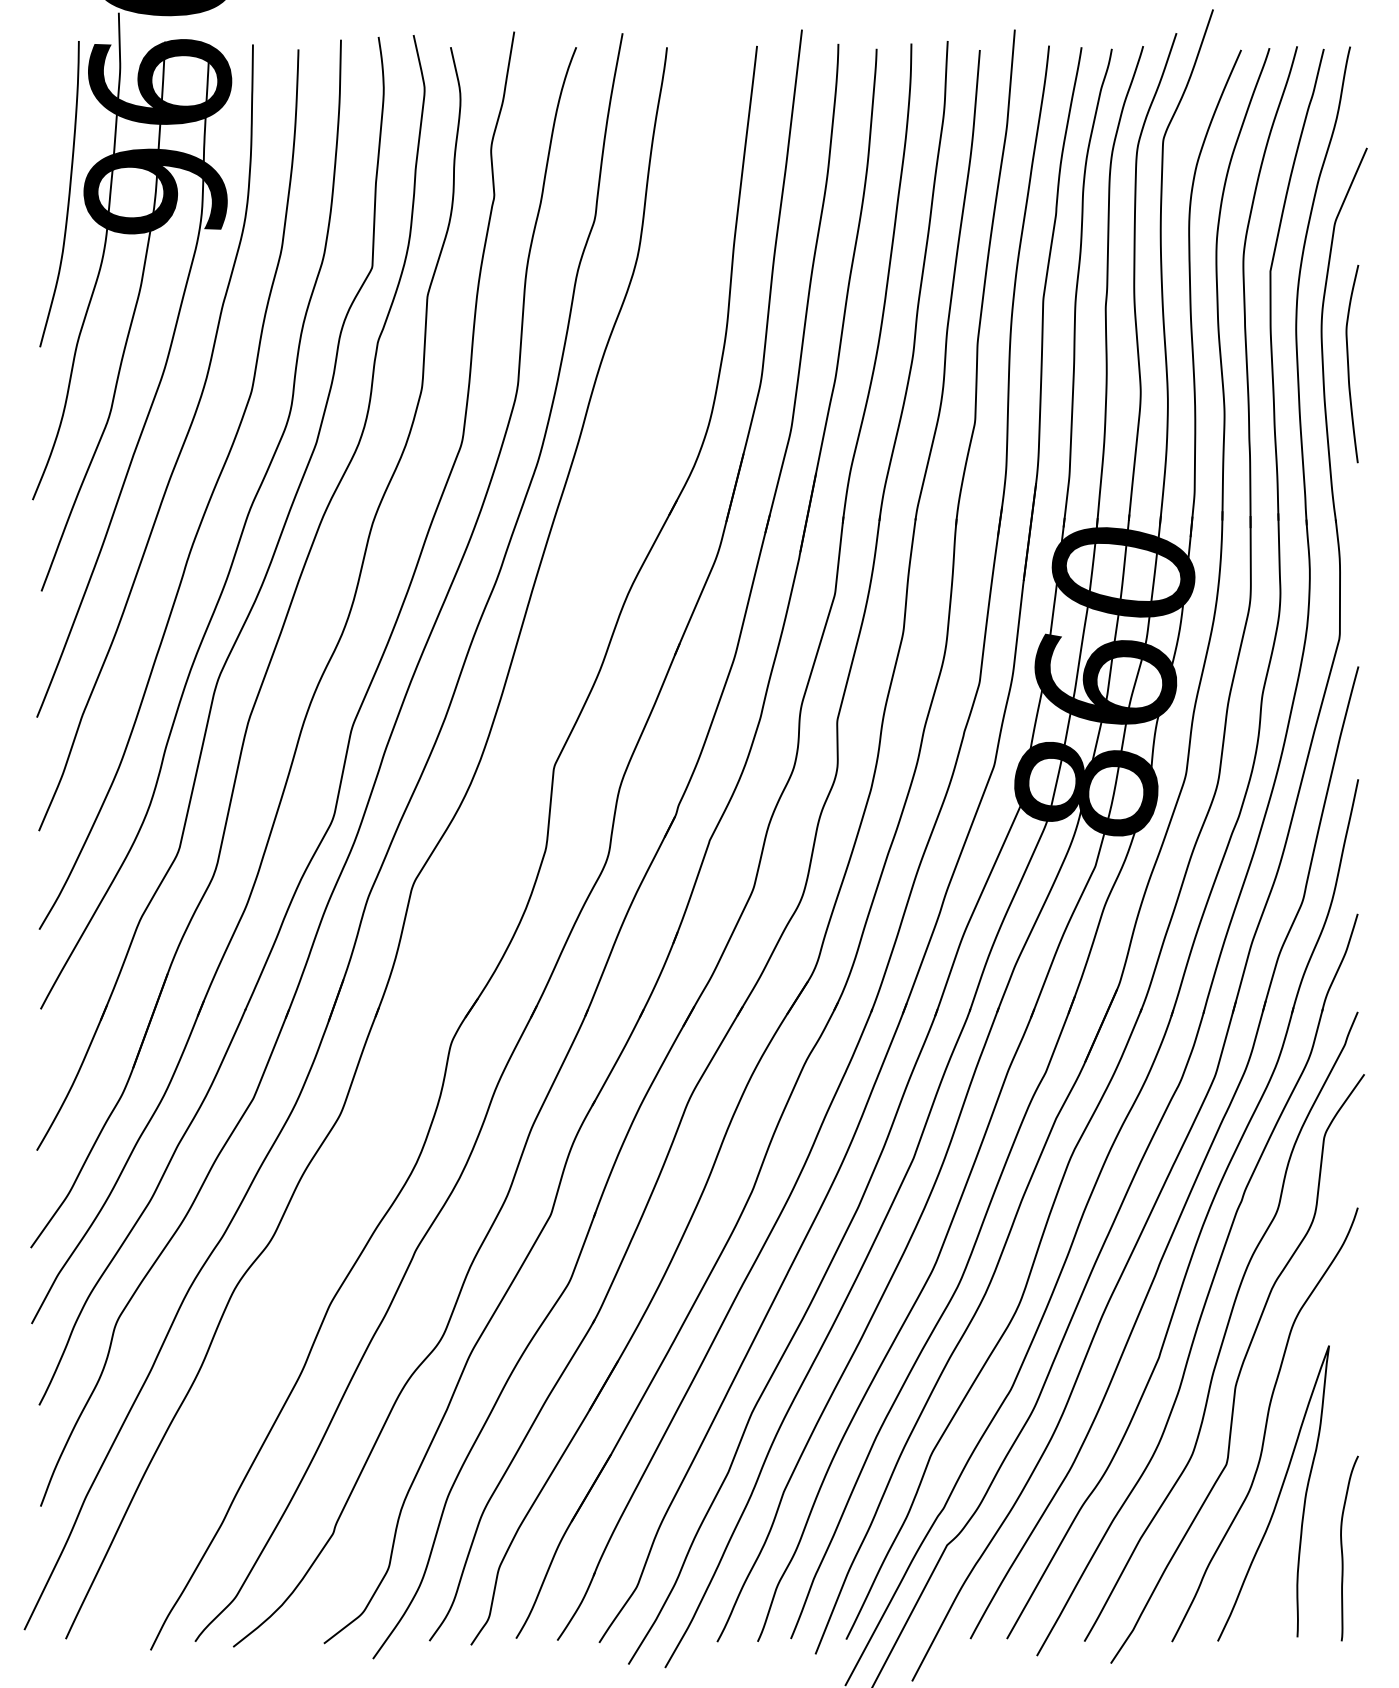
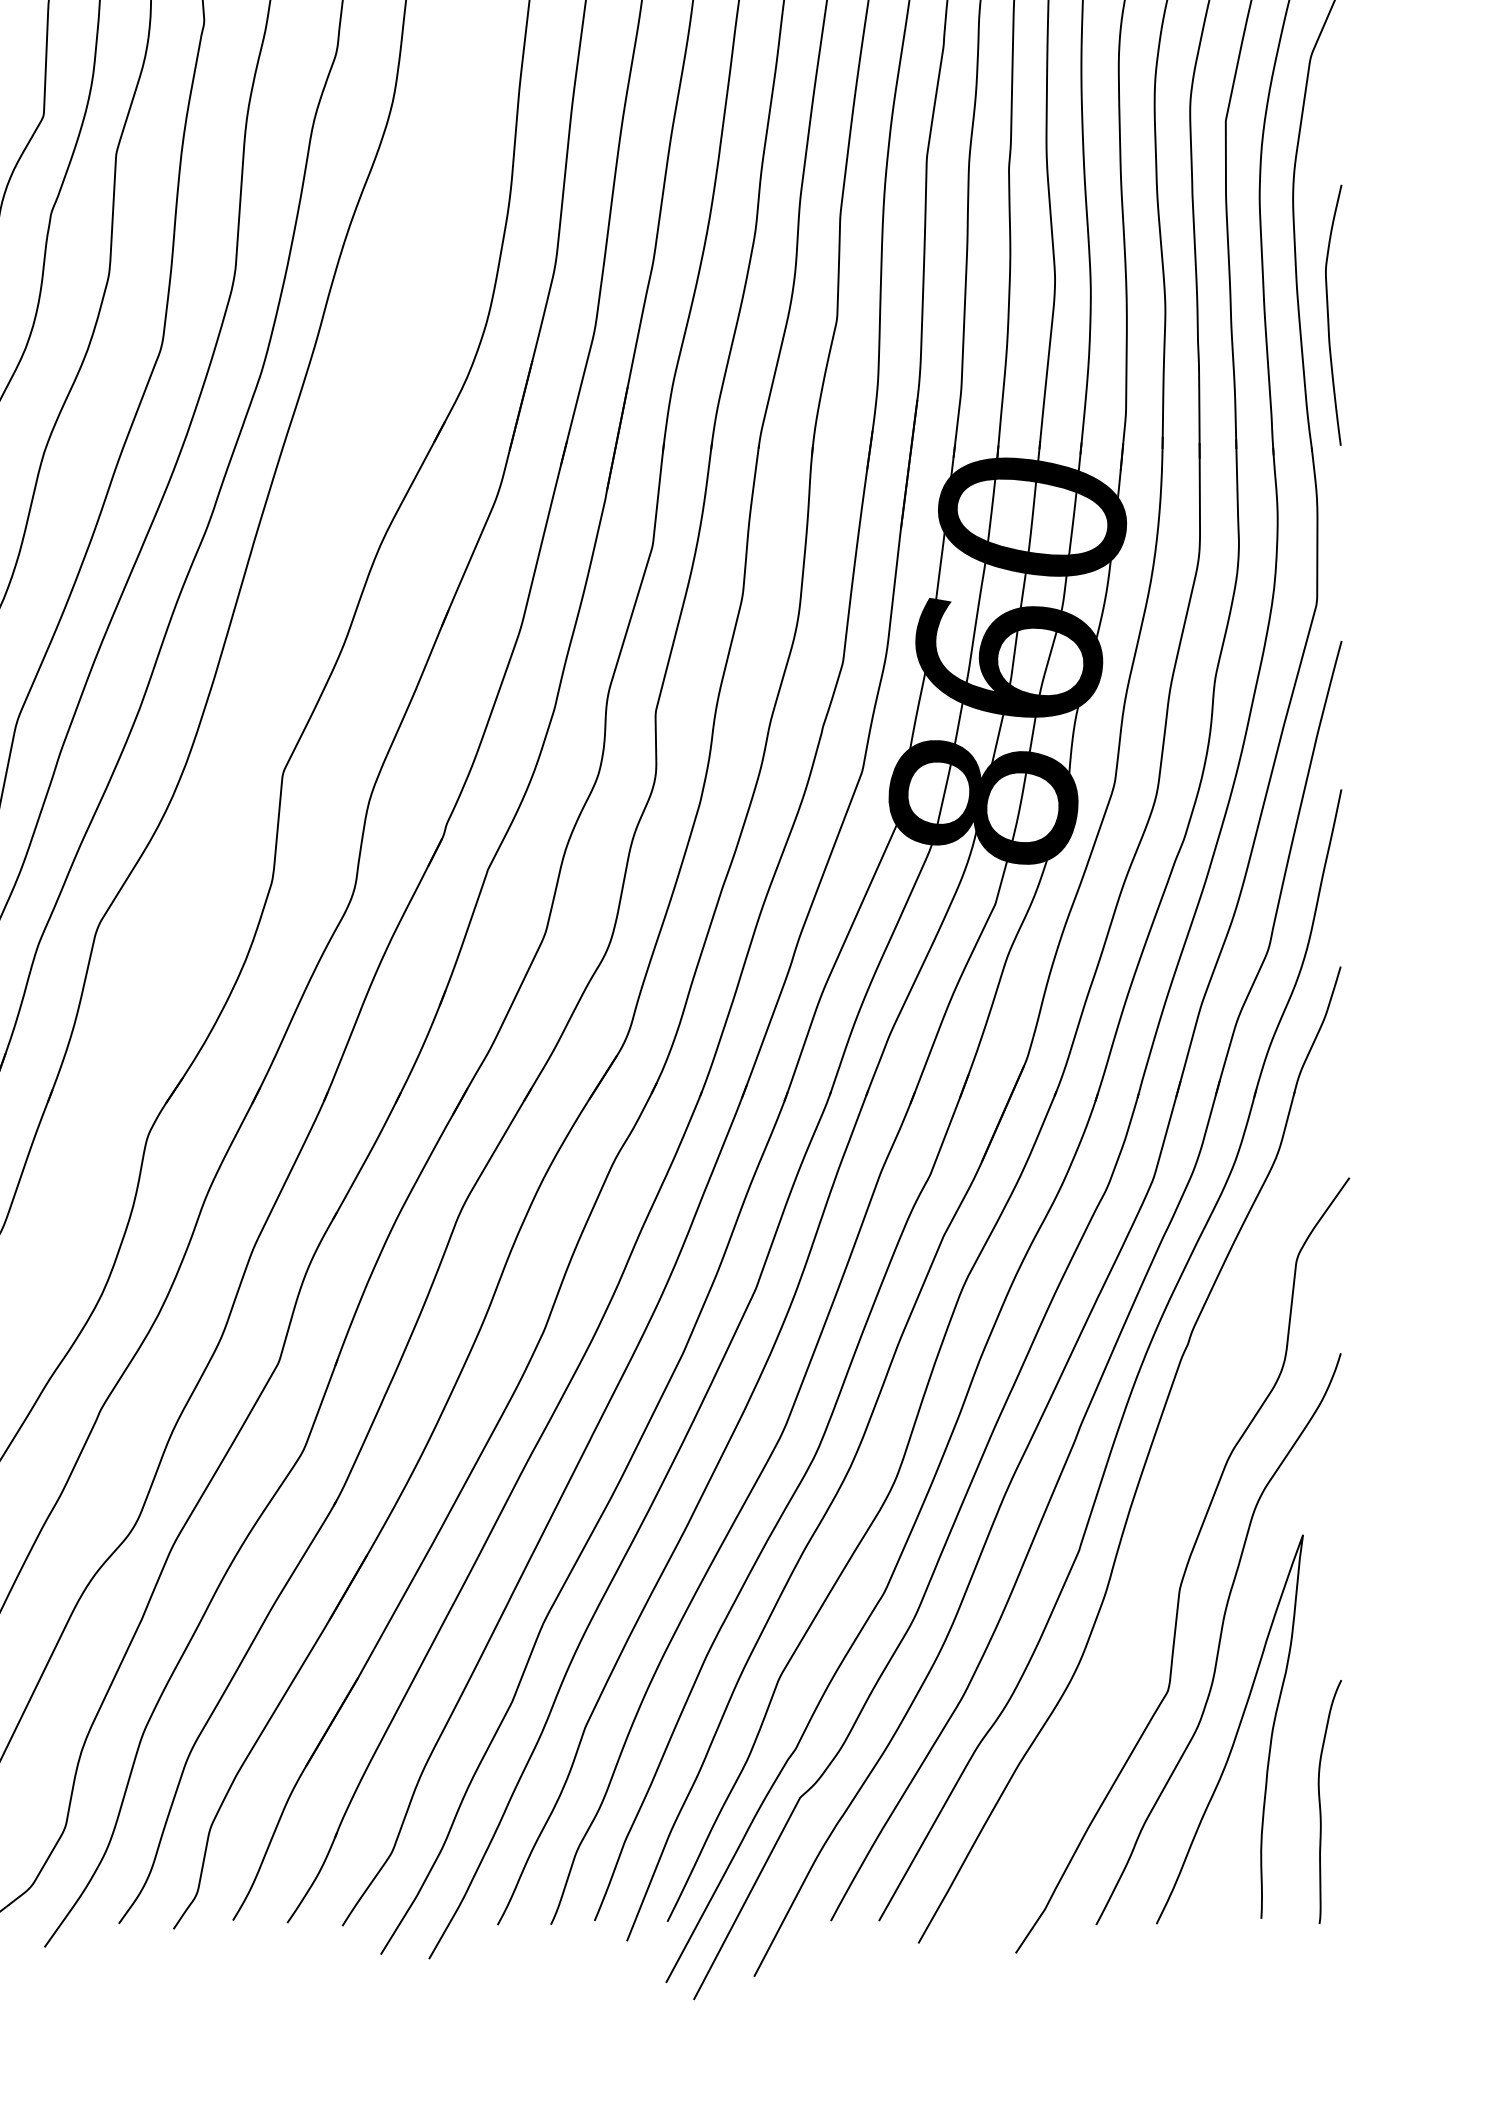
curve: (1349, 365) -> (1329, 317), moved
curve: (1225, 1328) -> (1166, 1512), removed

